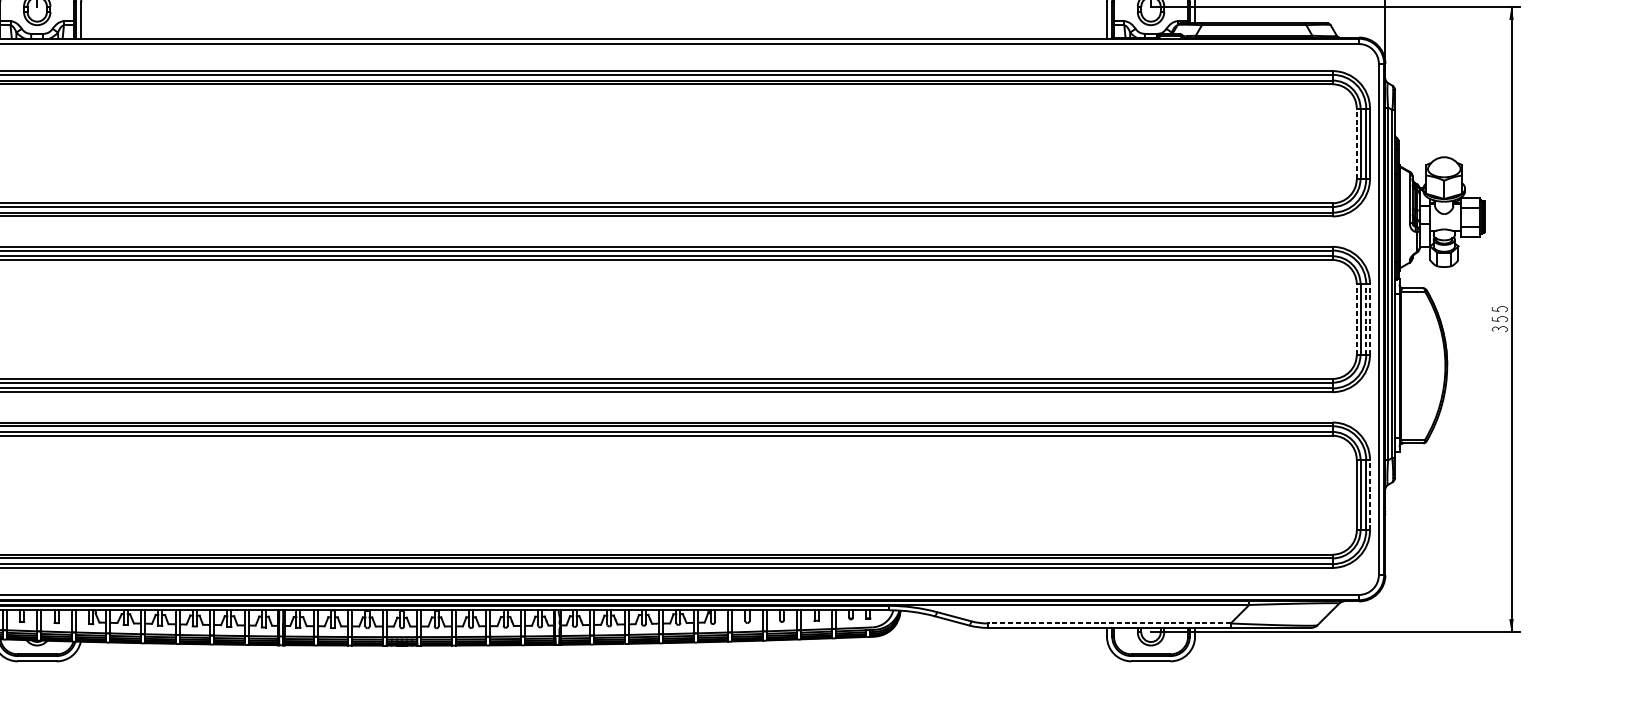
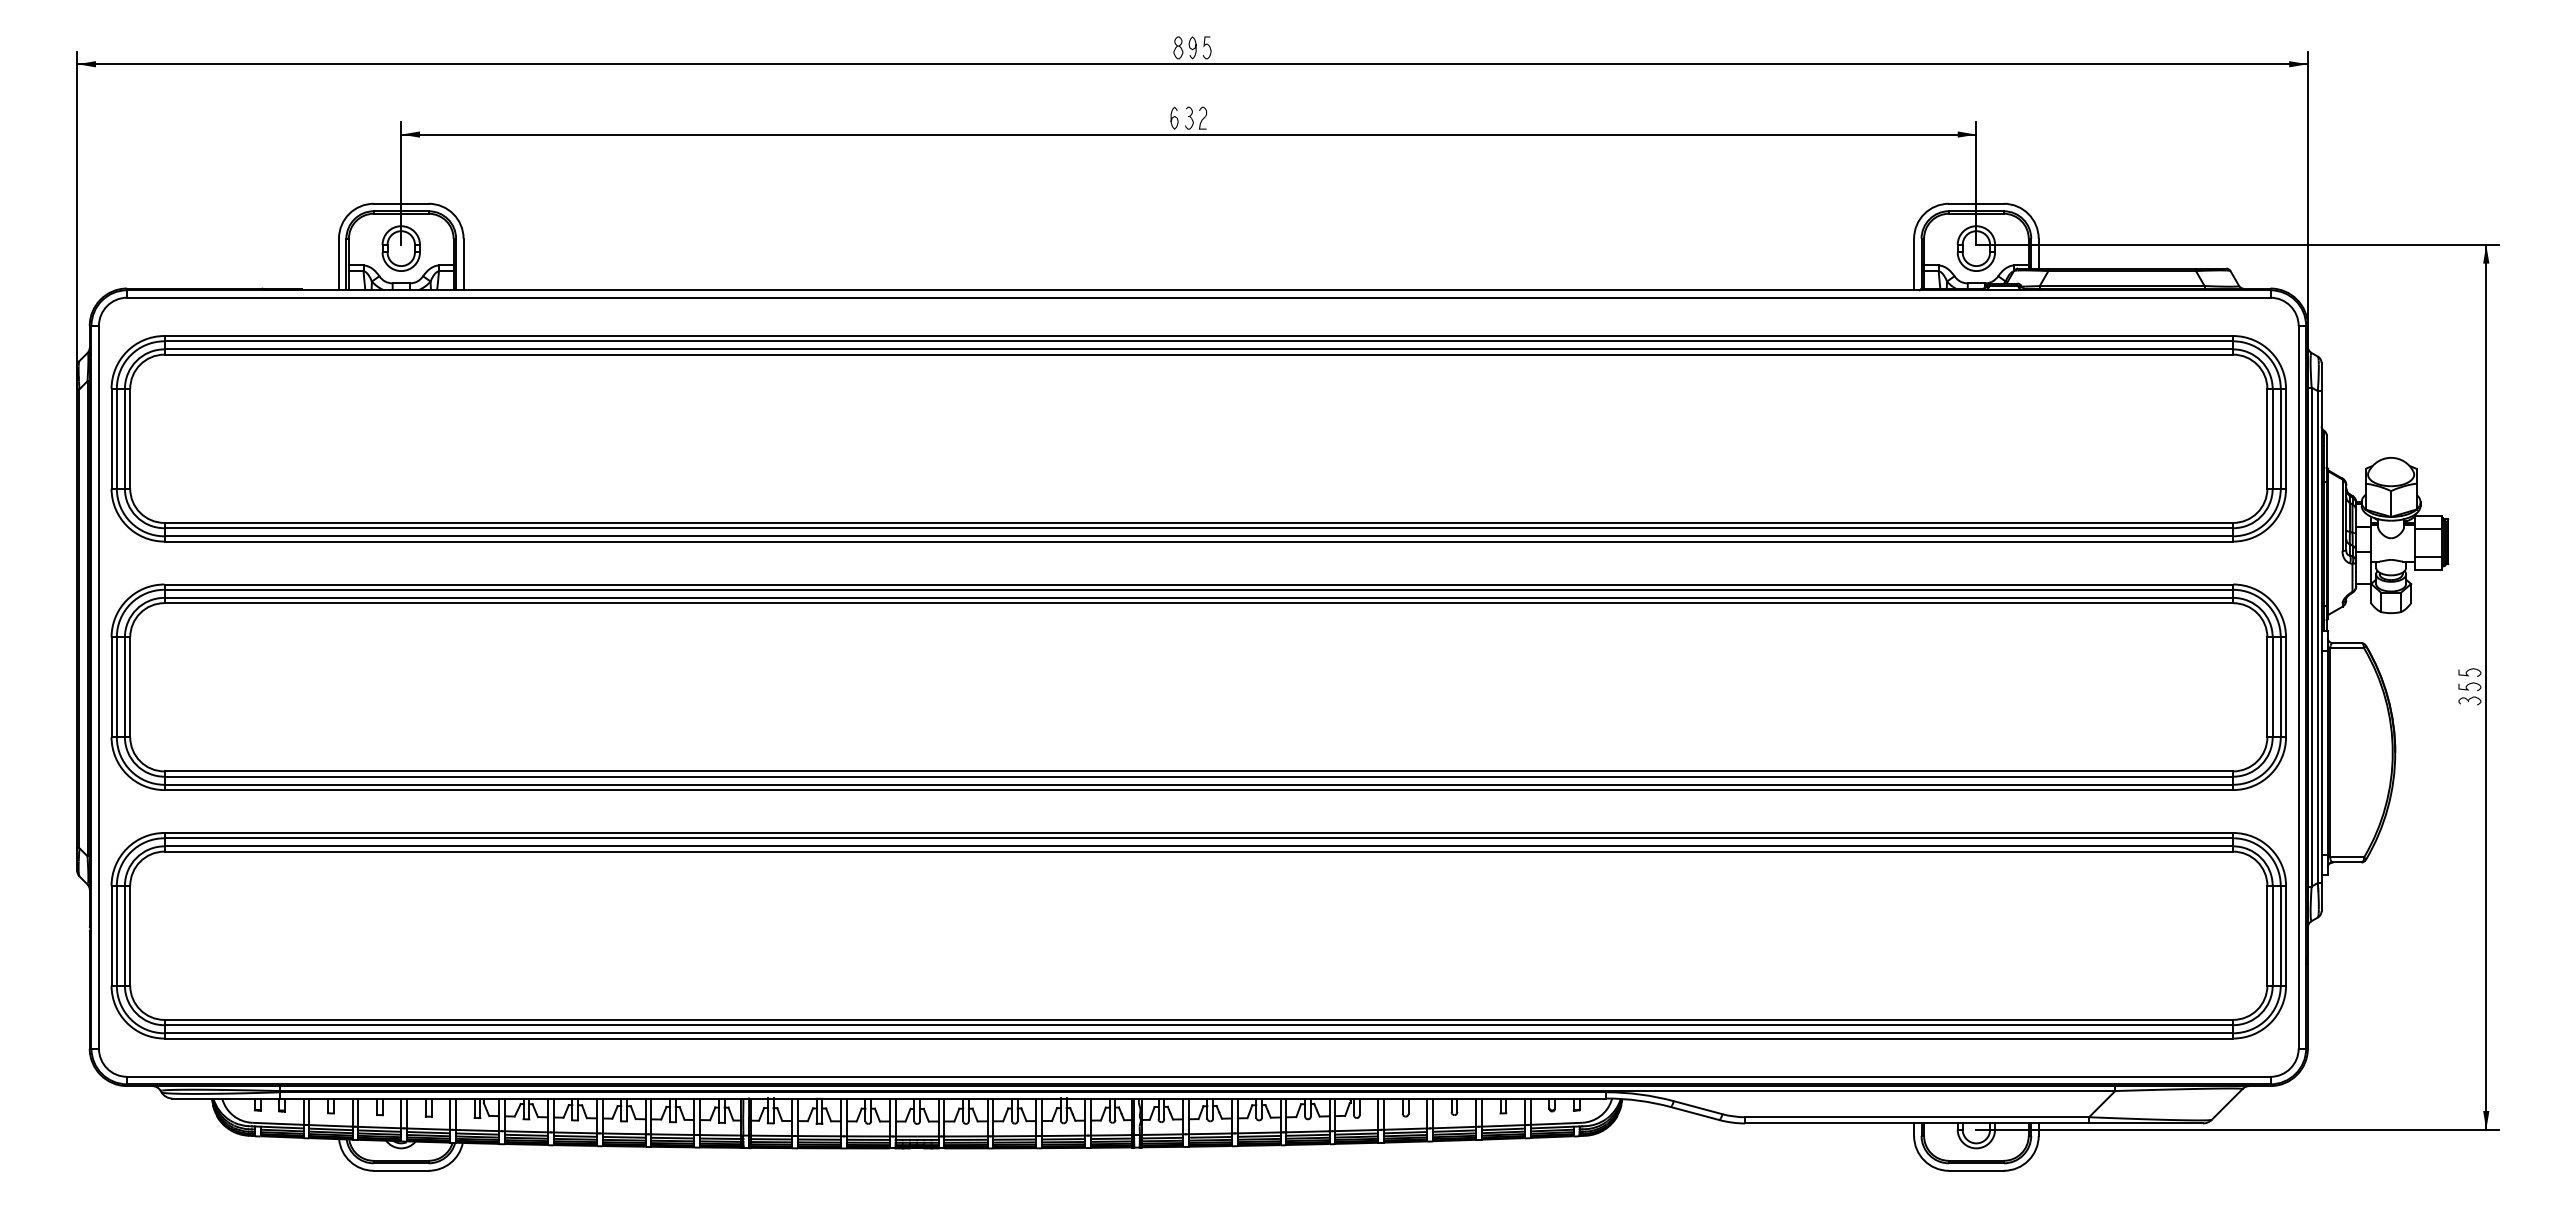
line: (1356, 143) -> (2267, 438), dashed -> solid
line: (1356, 319) -> (2267, 687), dashed -> solid
line: (1366, 319) -> (2280, 687), dashed -> solid
line: (1370, 319) -> (2286, 687), dashed -> solid
line: (1370, 495) -> (2286, 935), dashed -> solid
line: (1109, 623) -> (1917, 1117), dashed -> solid

